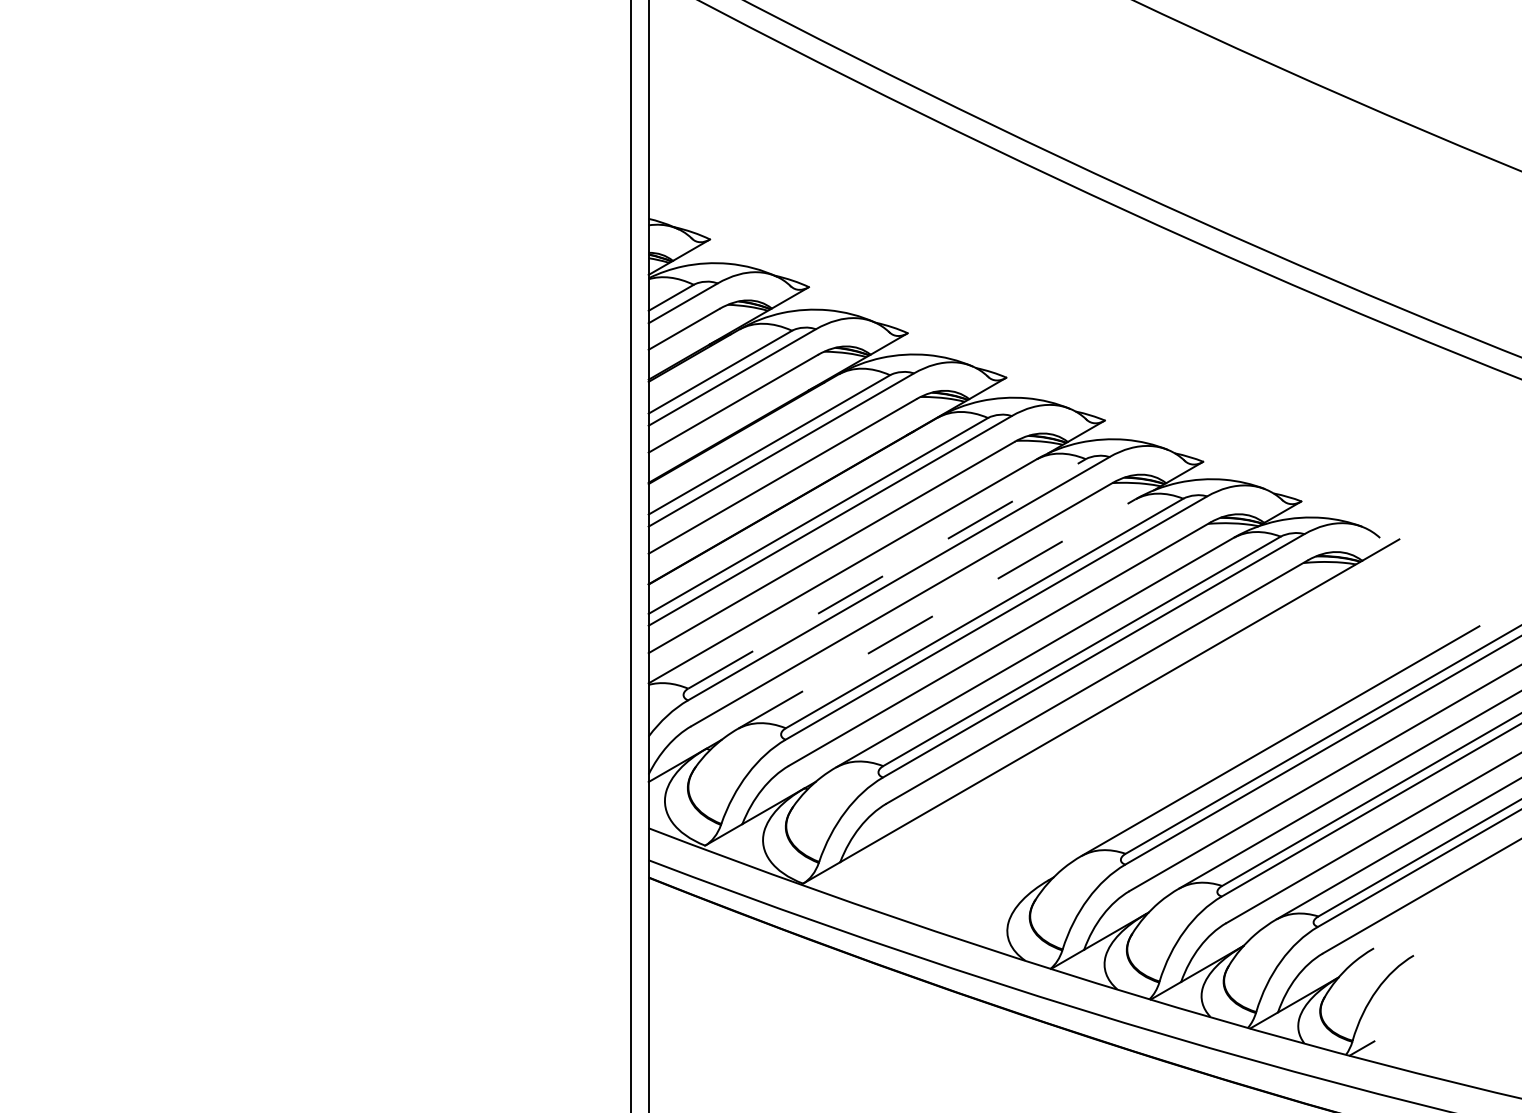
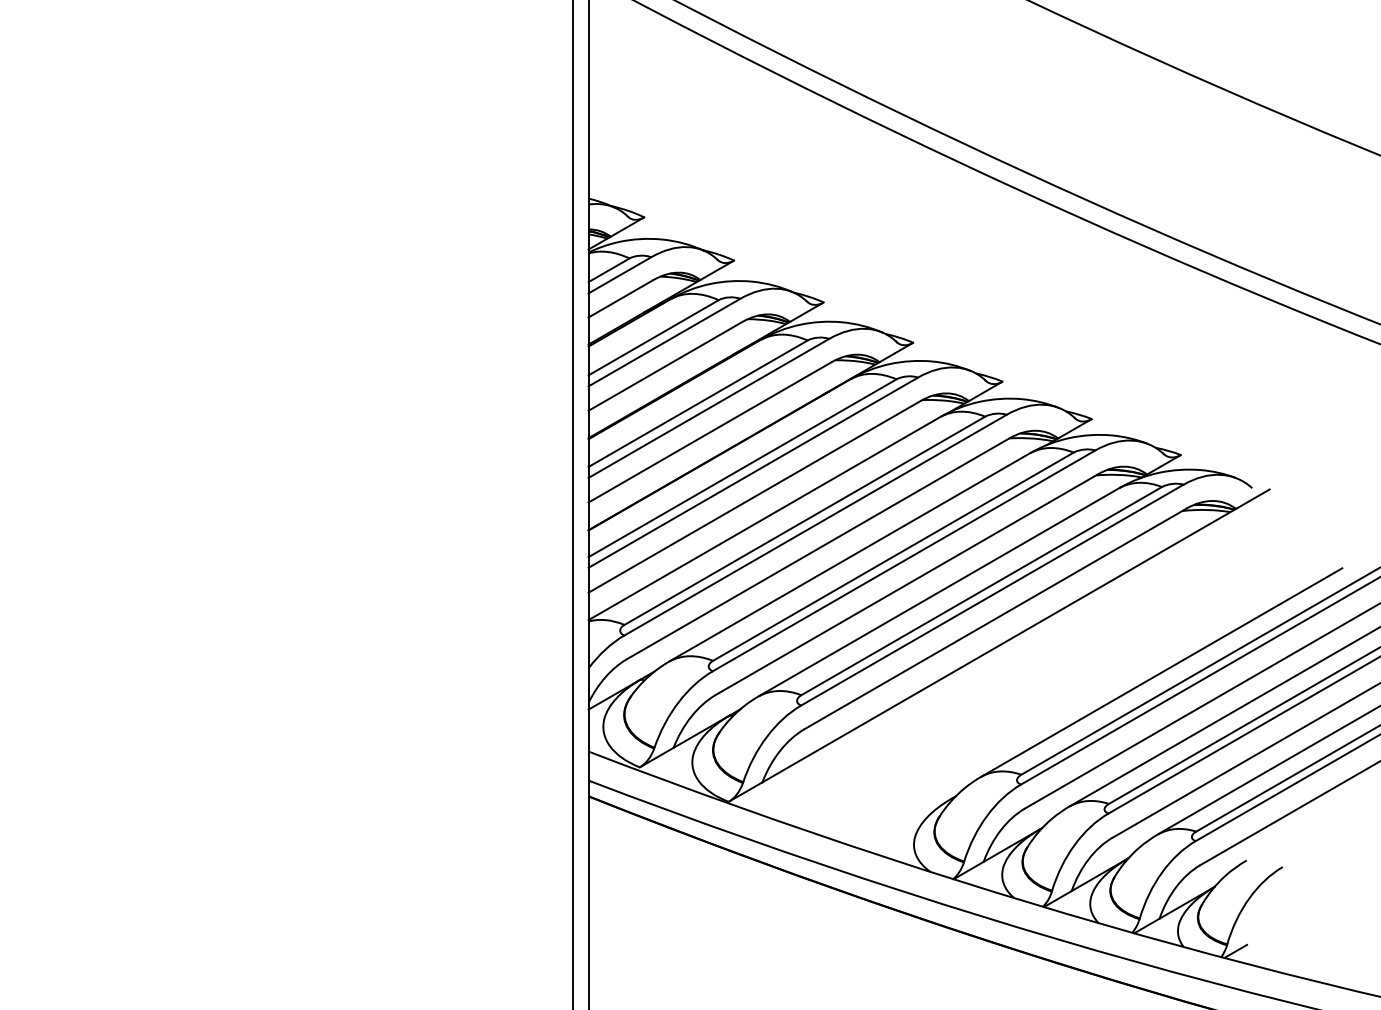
line: (887, 573) -> (805, 520), dashed -> solid
line: (936, 613) -> (849, 556), dashed -> solid

